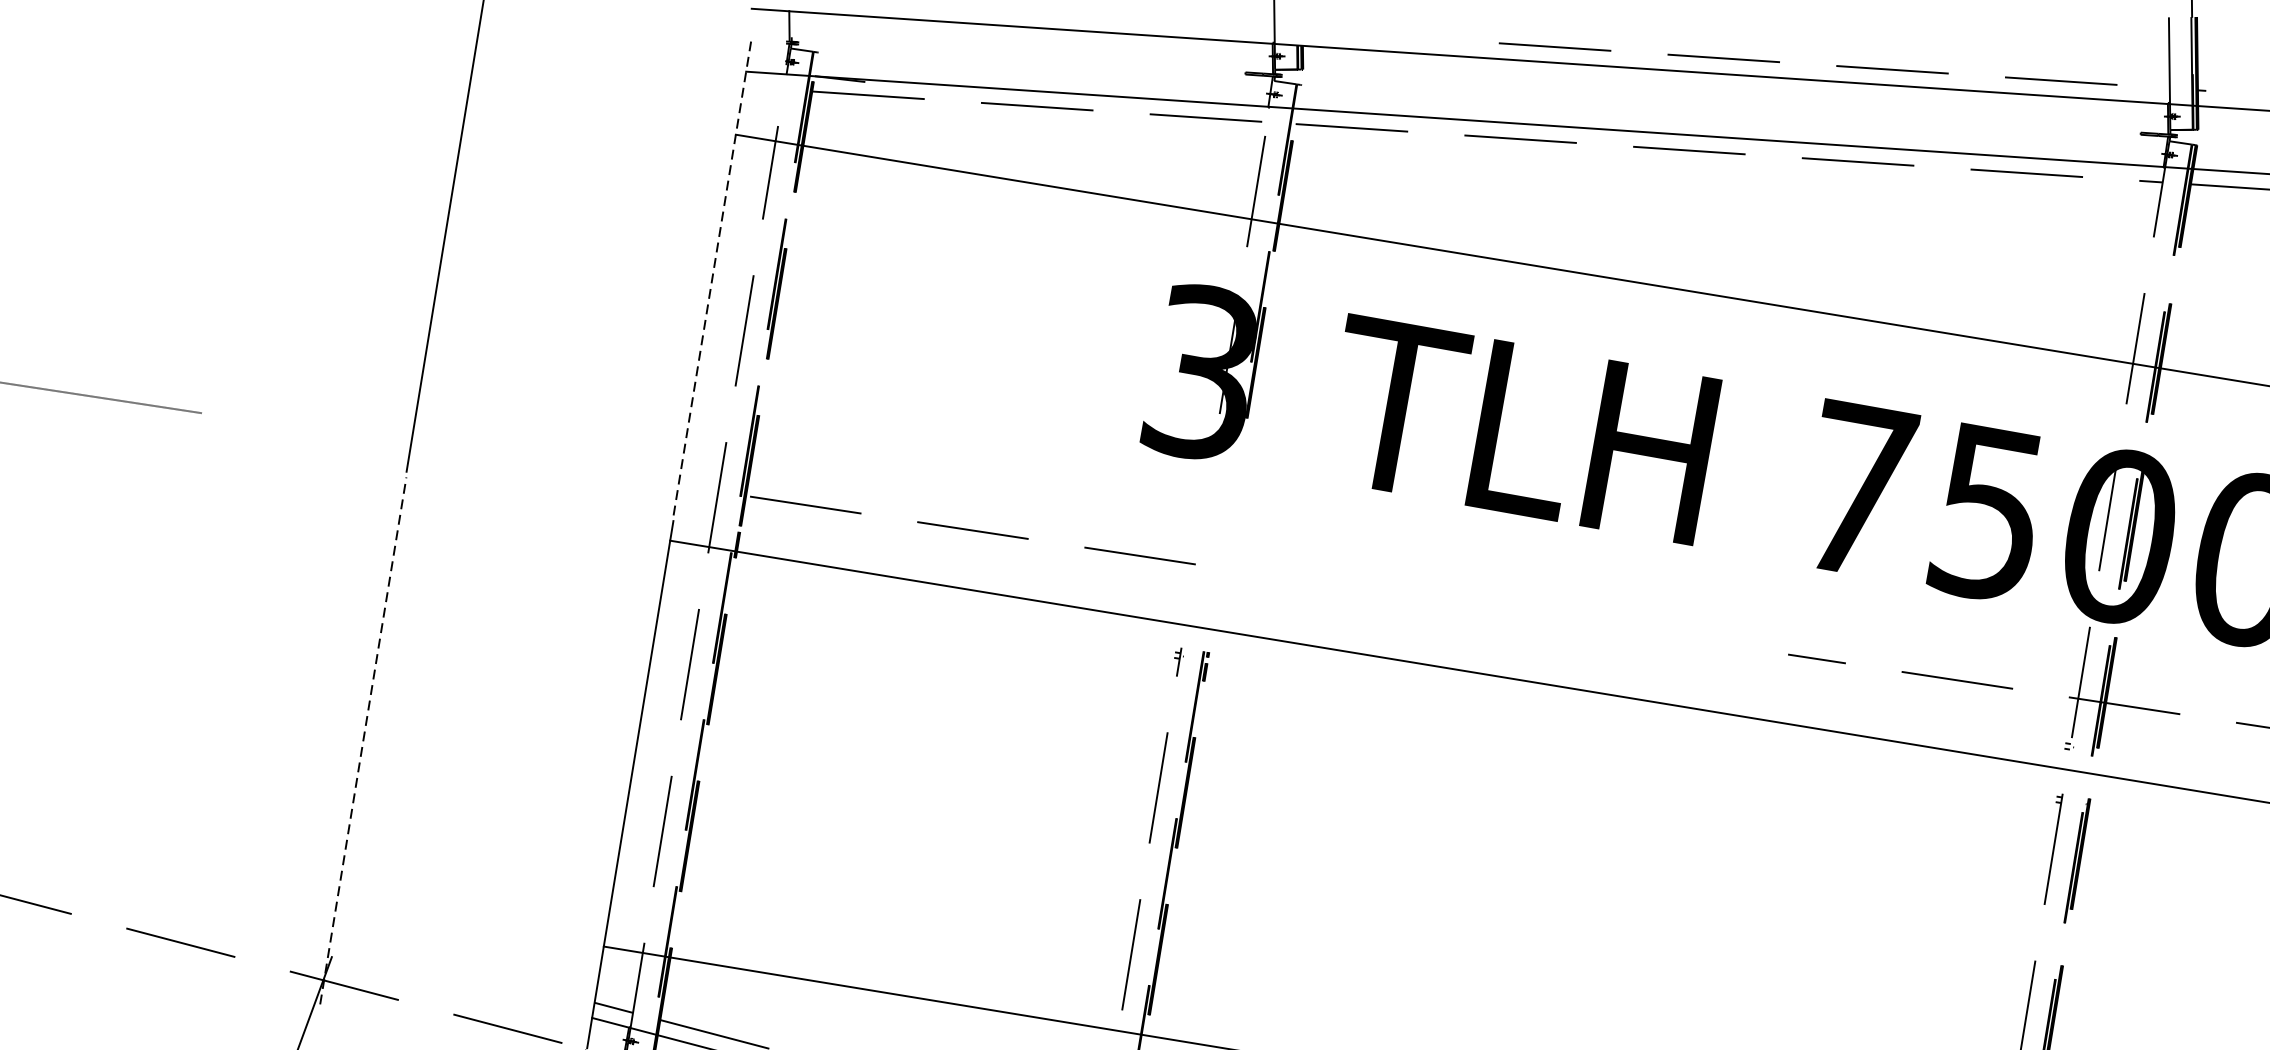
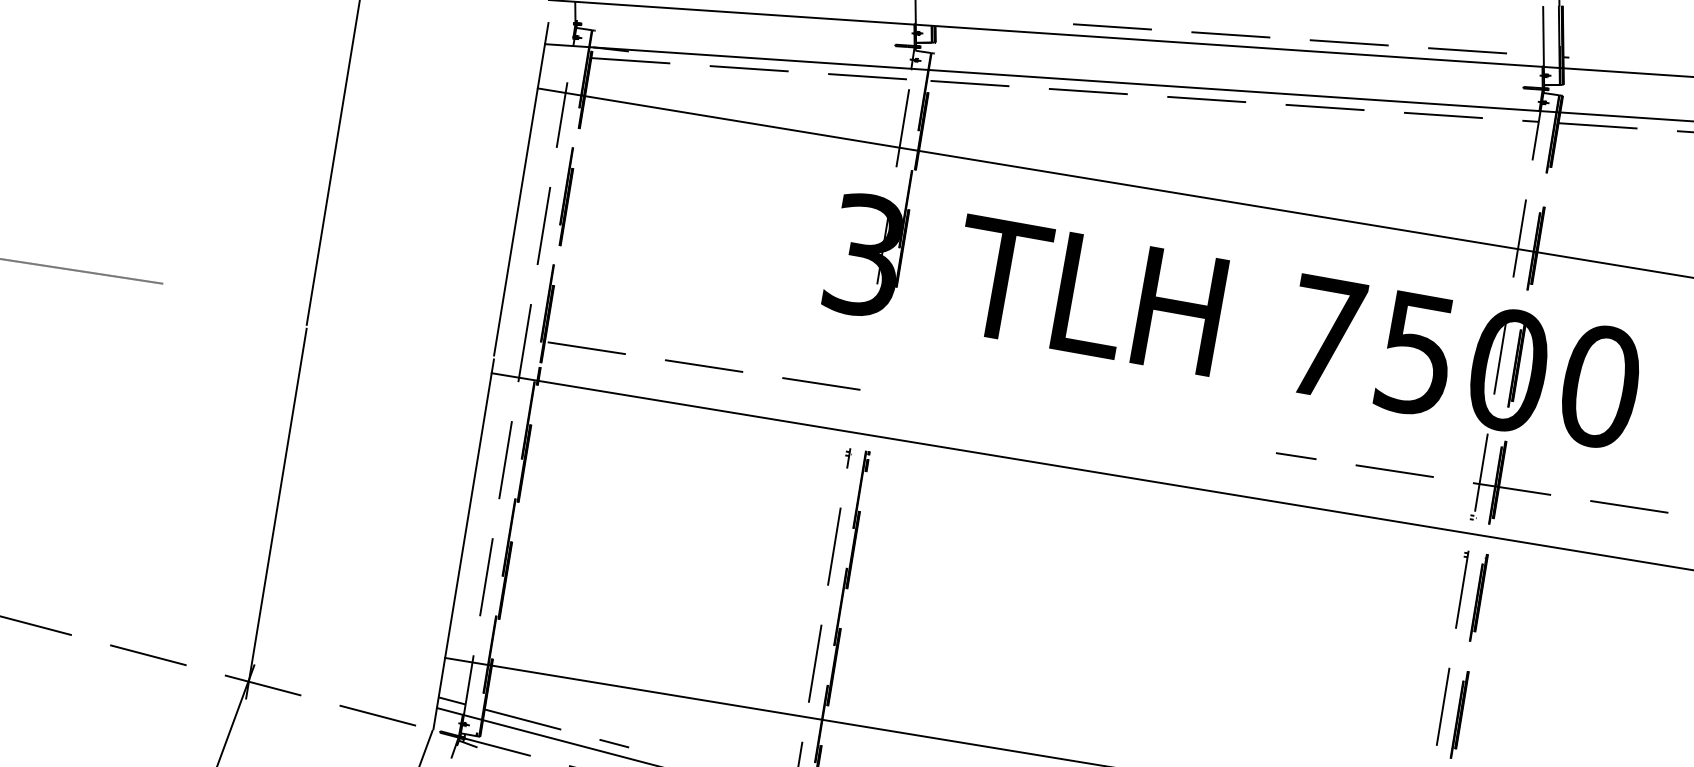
line: (712, 277) -> (521, 188), dashed -> solid
line: (363, 740) -> (276, 513), dashed -> solid

